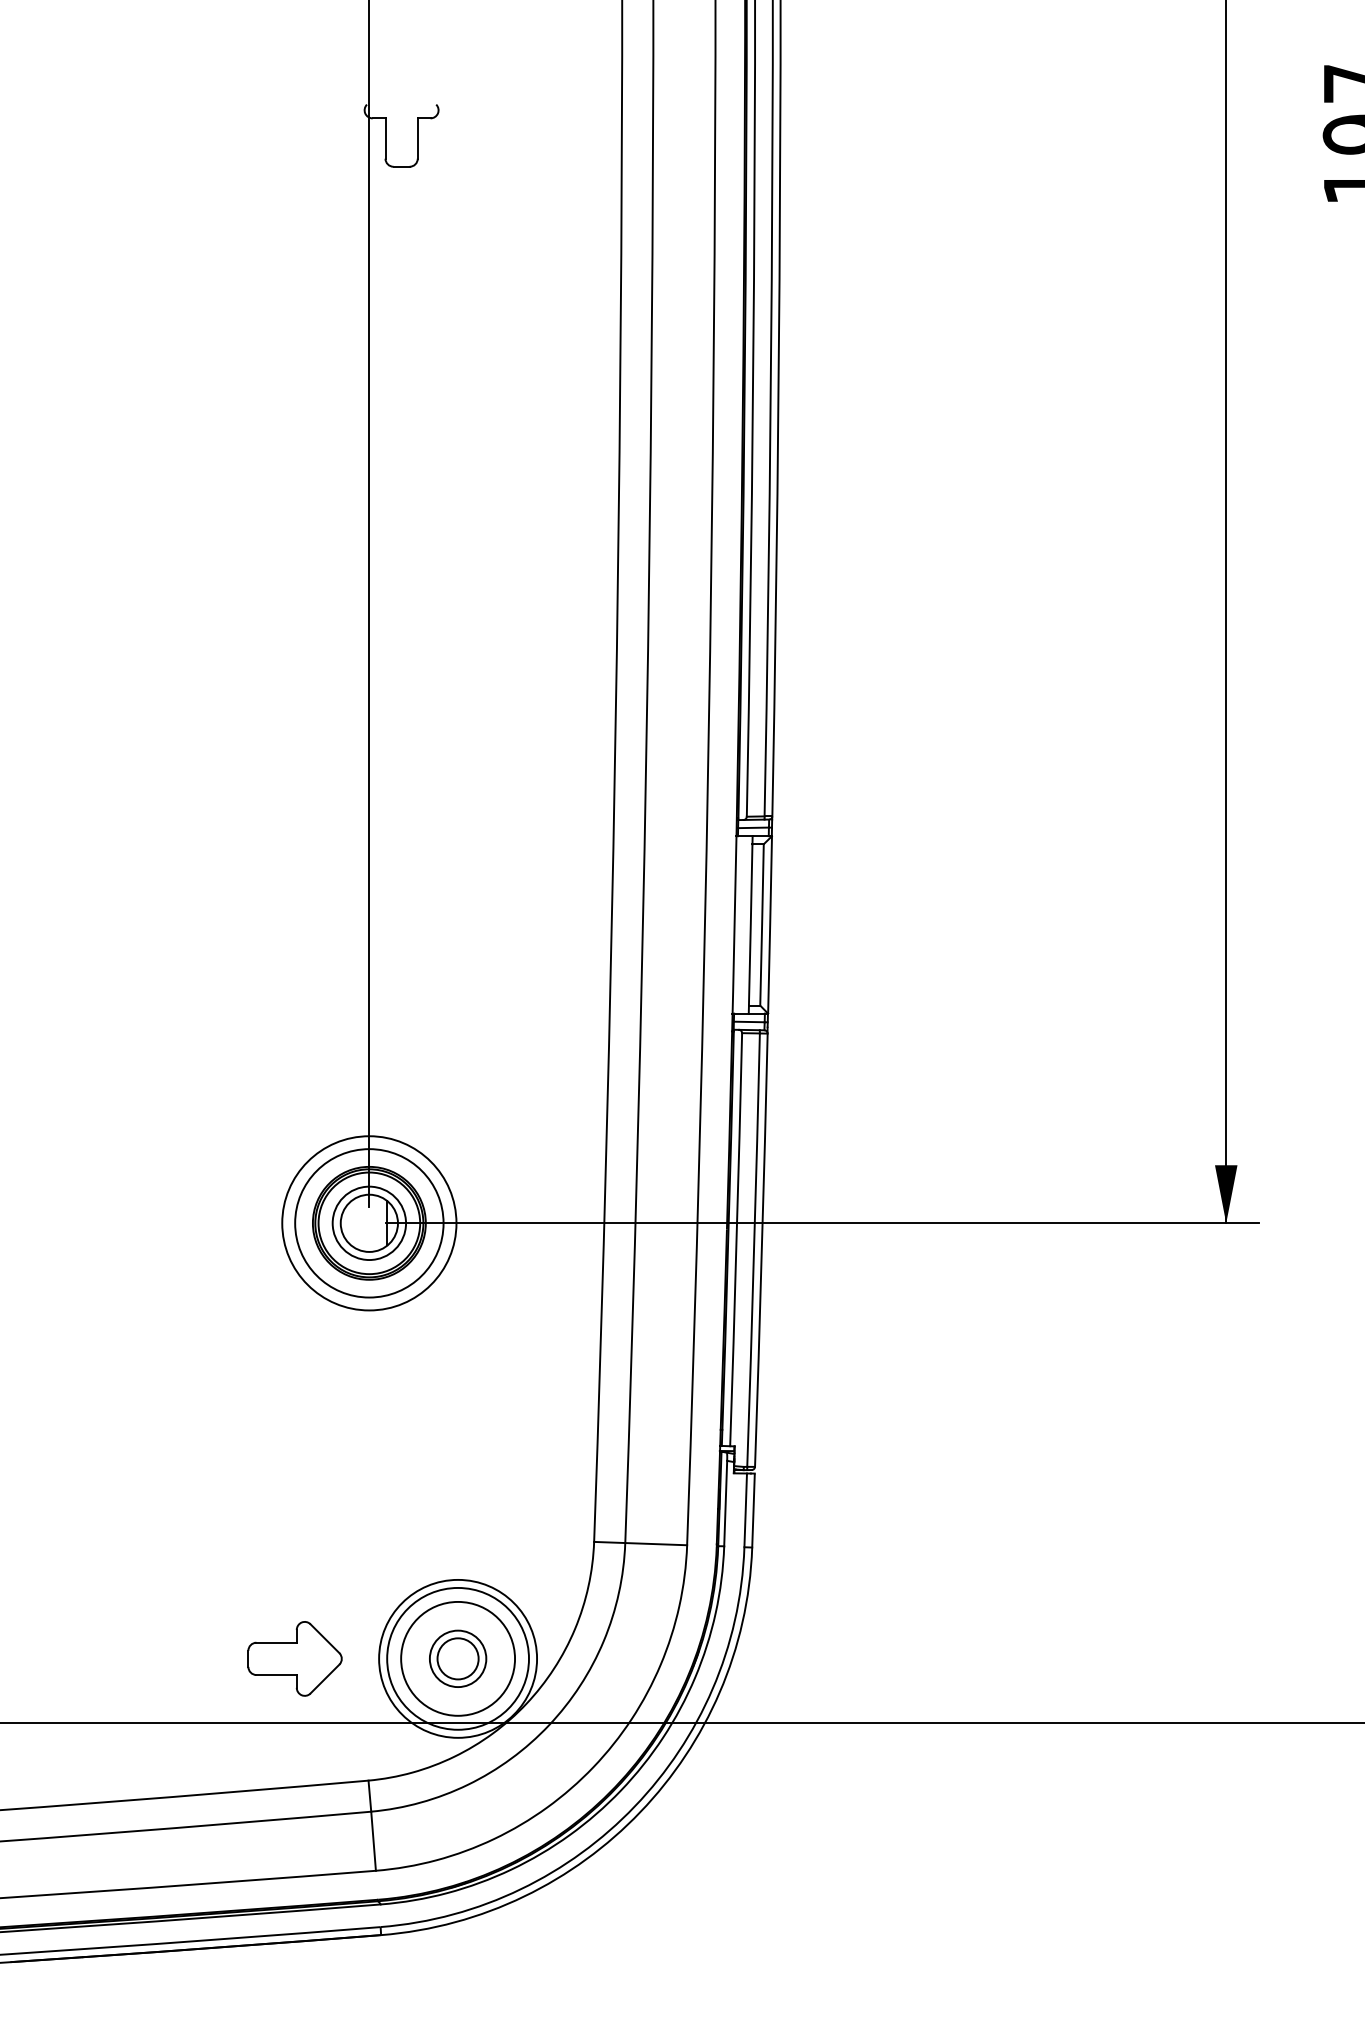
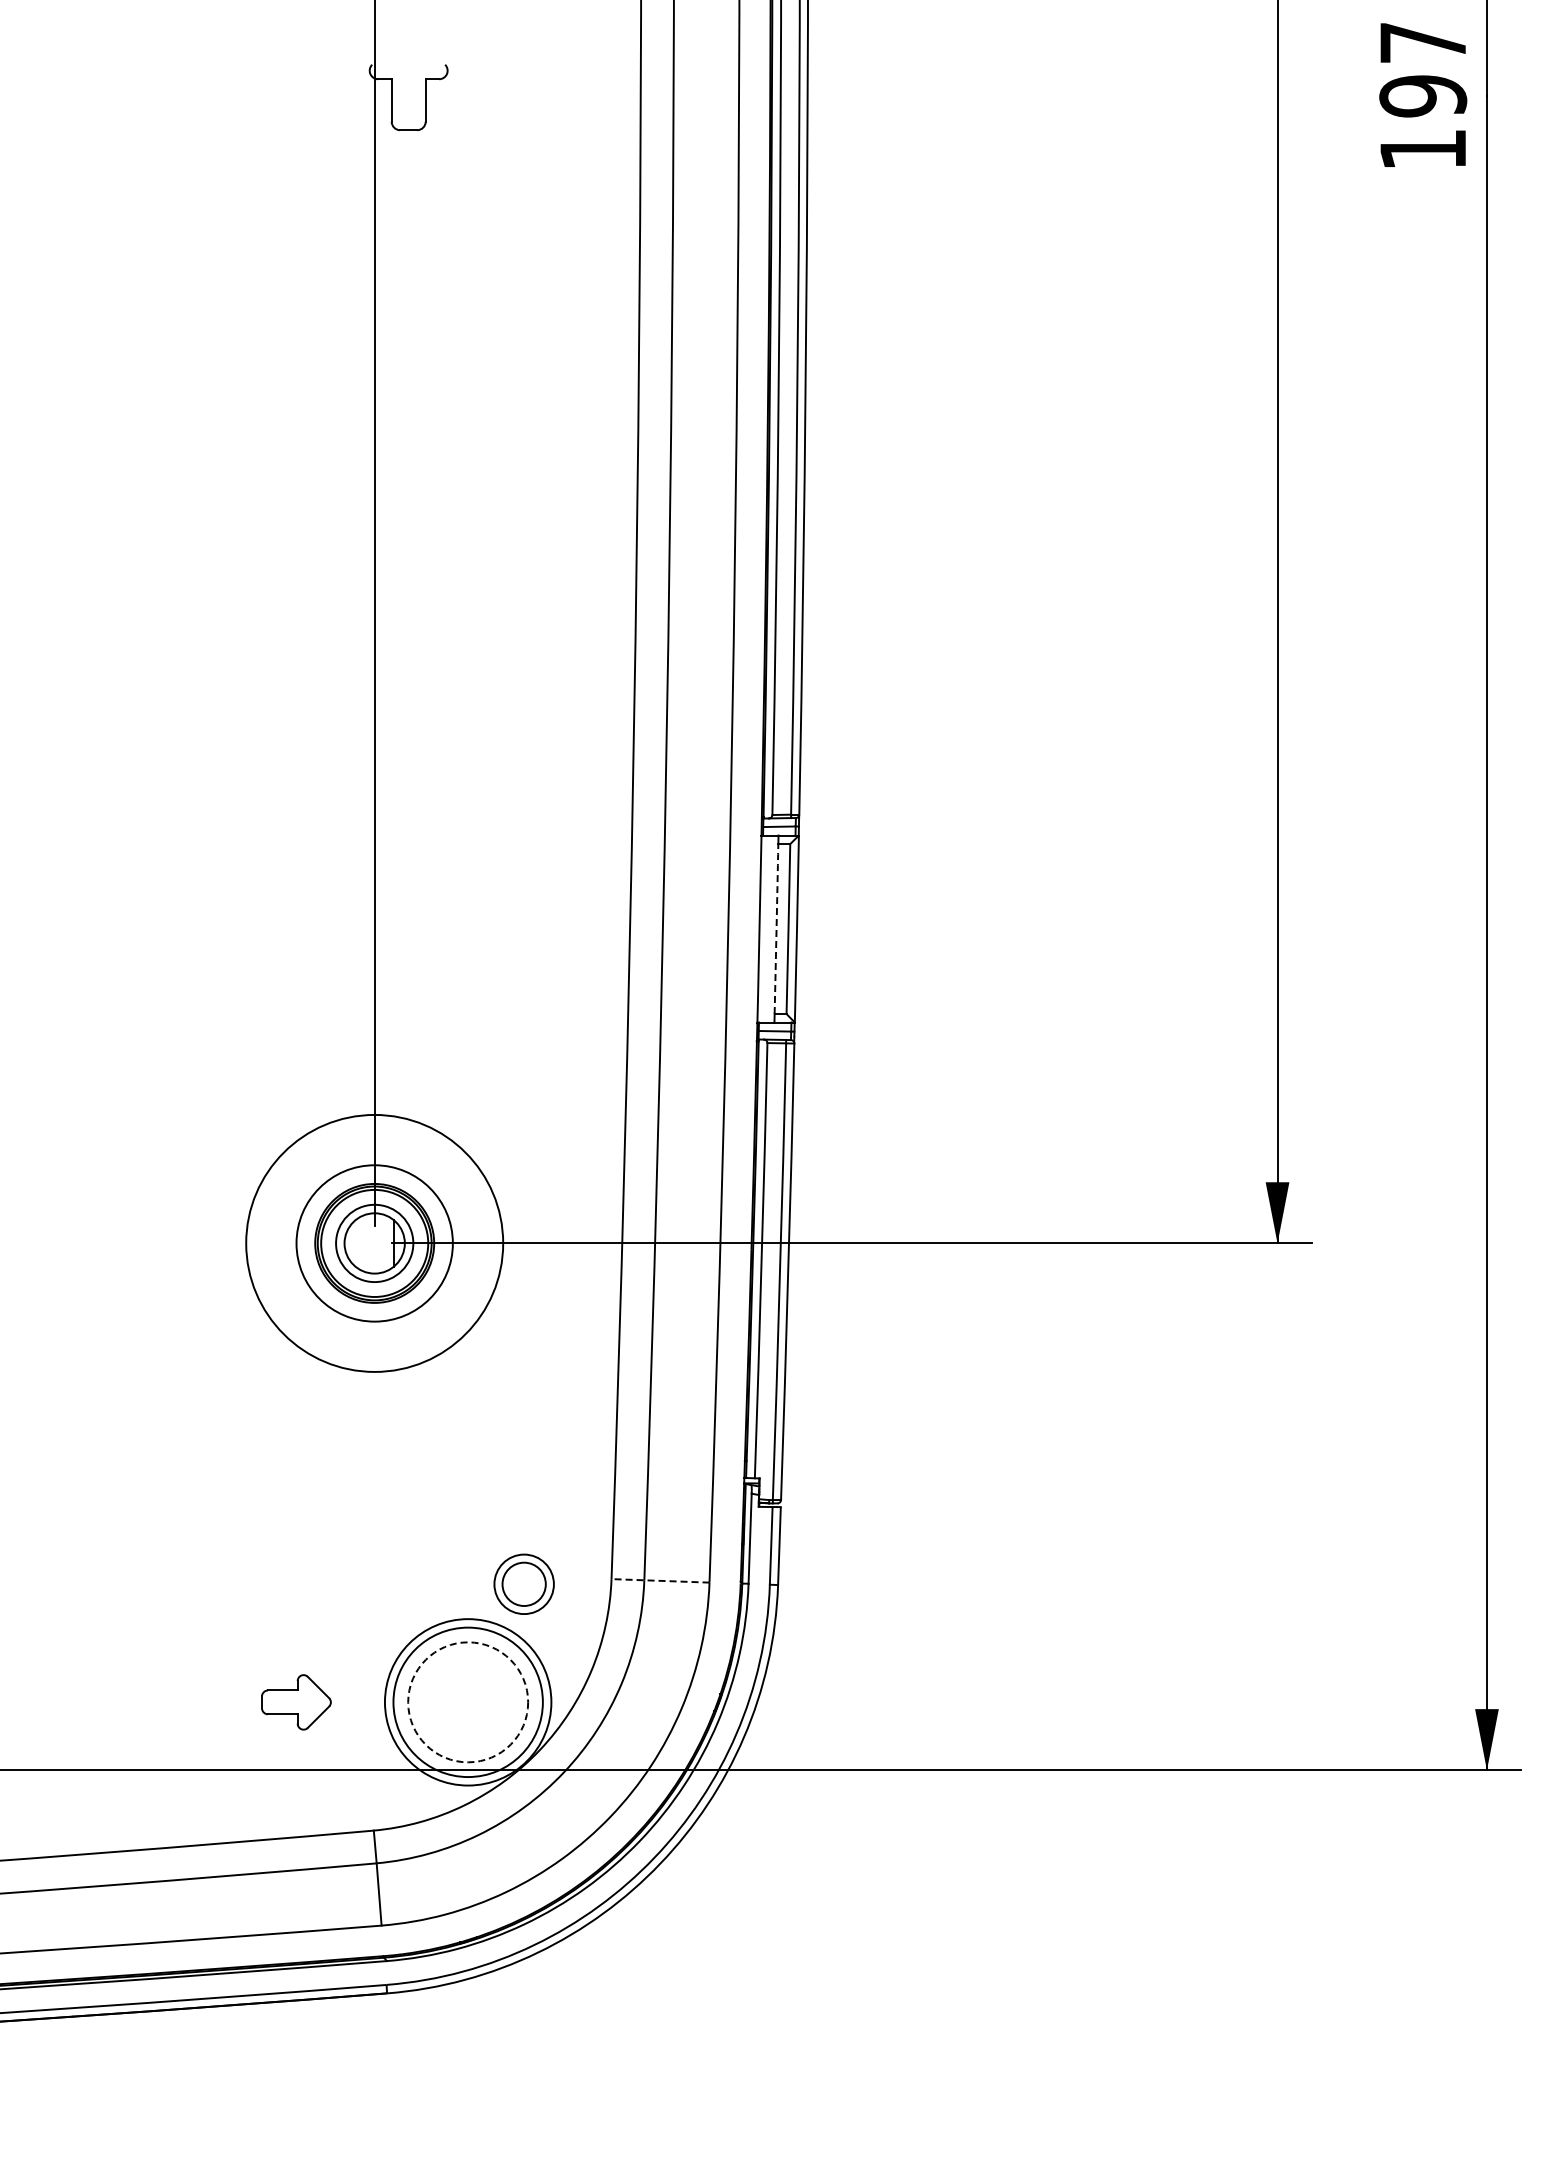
arc: (750, 925) -> (776, 929), solid -> dashed
circle: (369, 1223) -> (374, 1243), size x1.4
line: (640, 1543) -> (660, 1580), solid -> dashed
part: (457, 1658) -> (523, 1583), moved
part: (295, 1659) -> (296, 1702), size x0.7
circle: (458, 1659) -> (468, 1702), solid -> dashed

